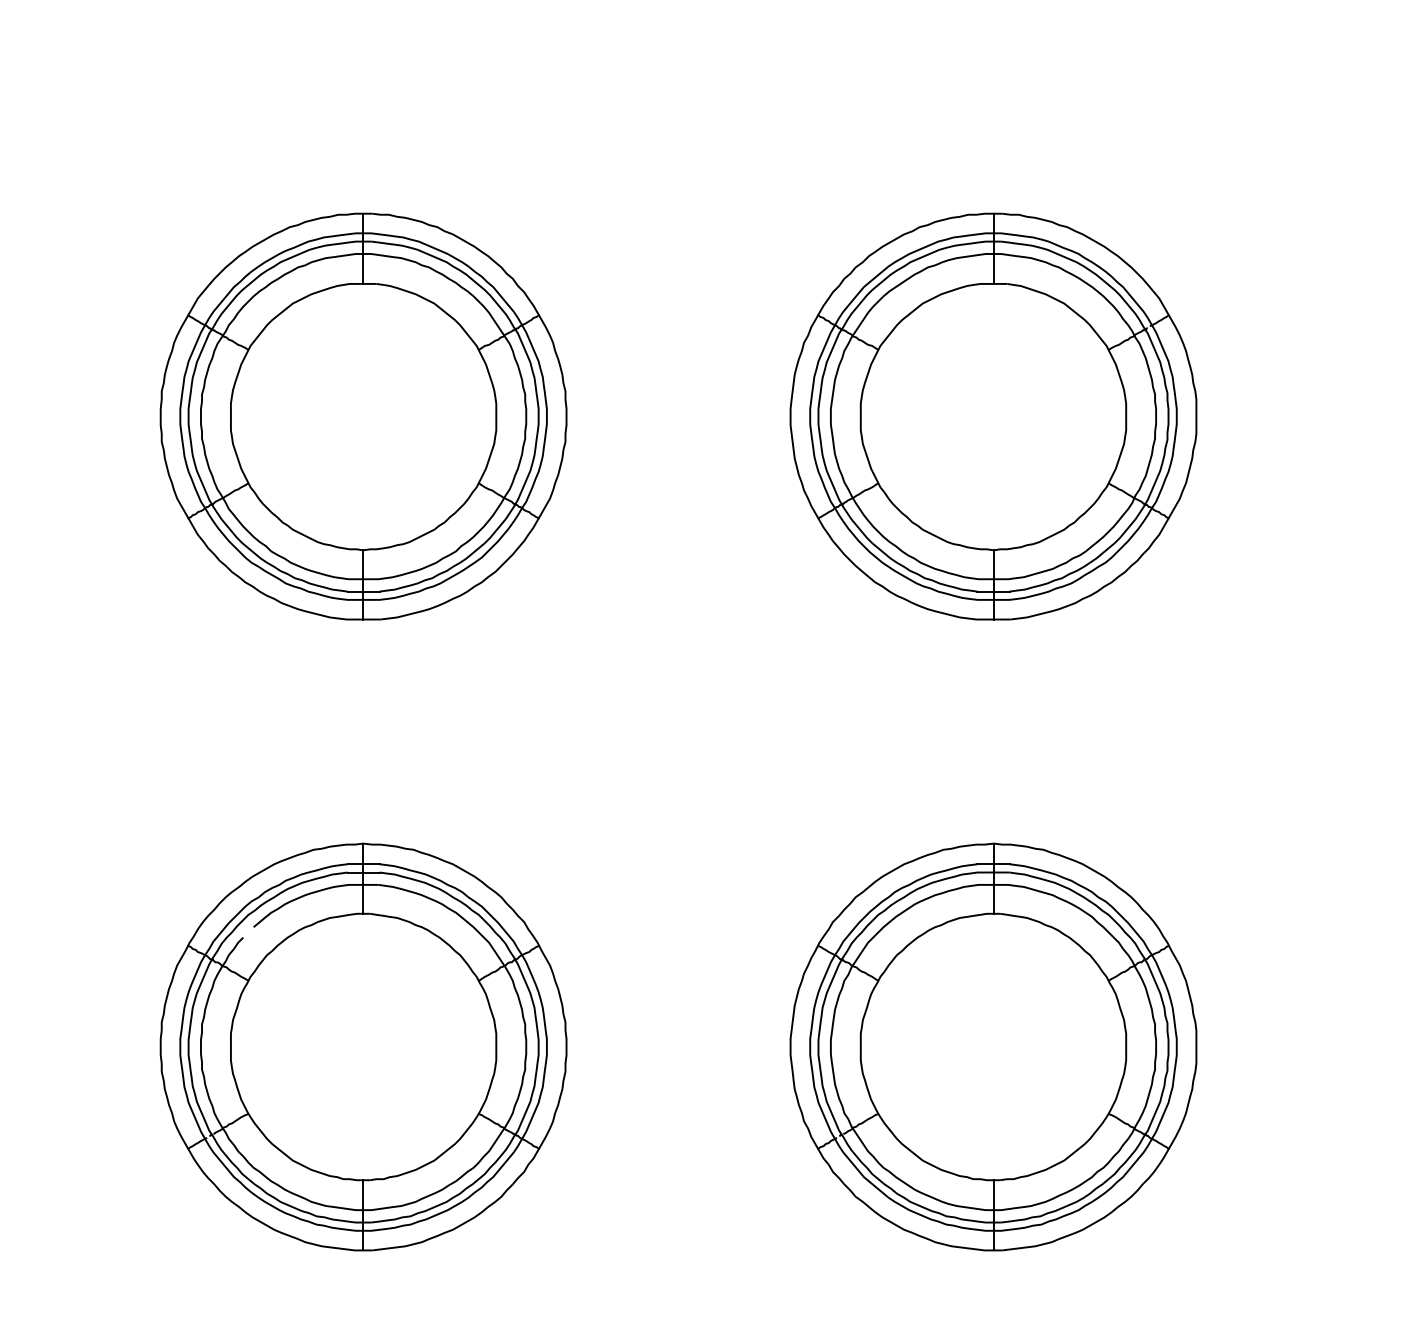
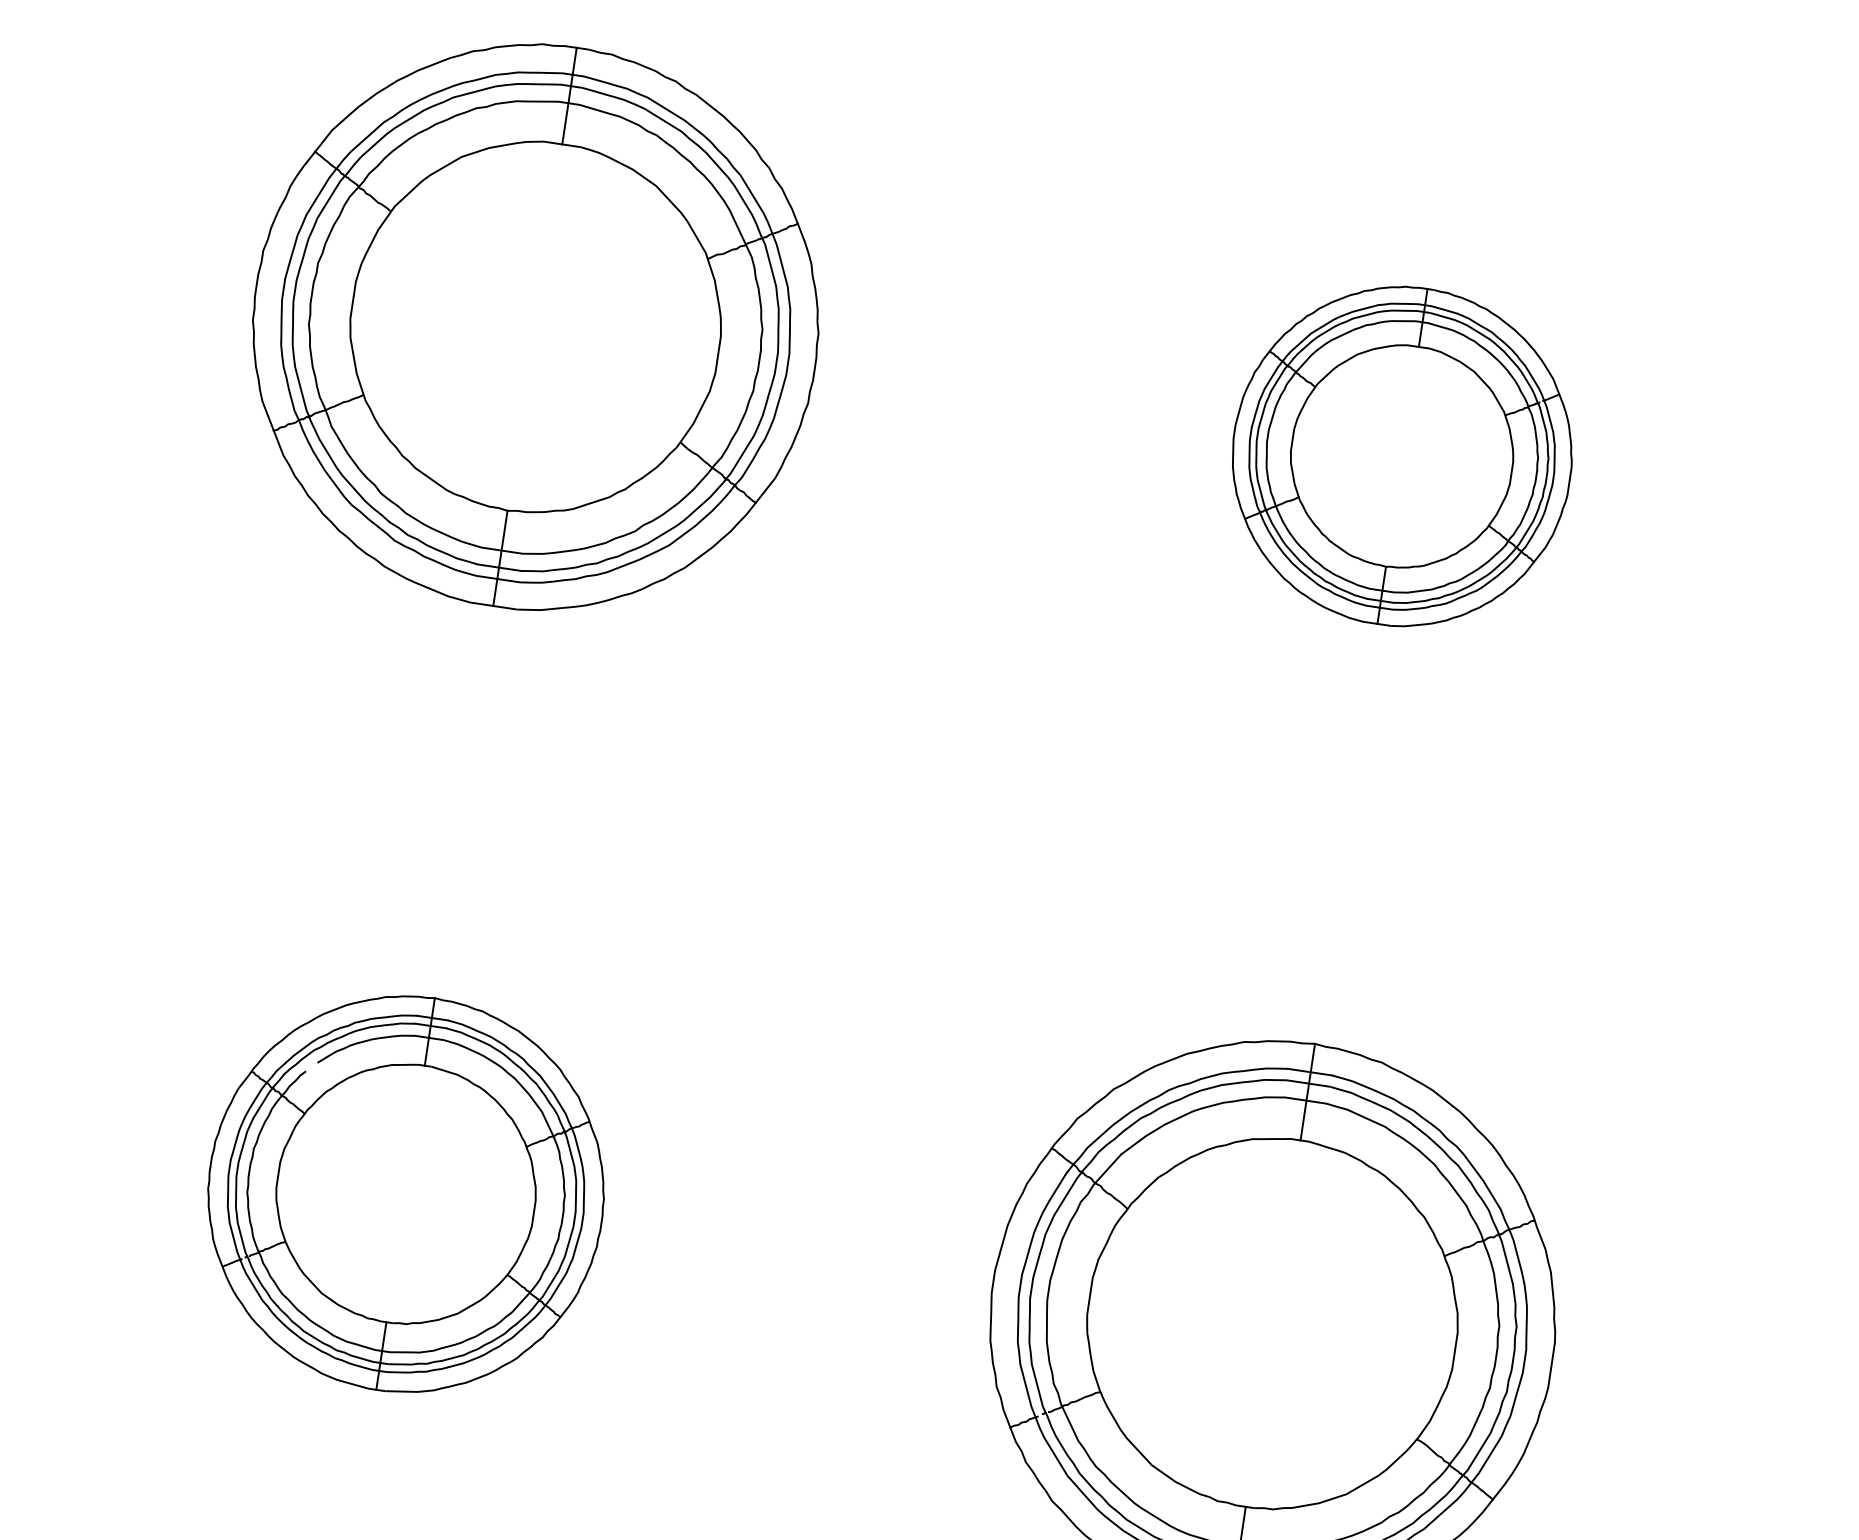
part: (993, 416) -> (1402, 456), size x0.6
part: (363, 1046) -> (406, 1193), size x0.7

